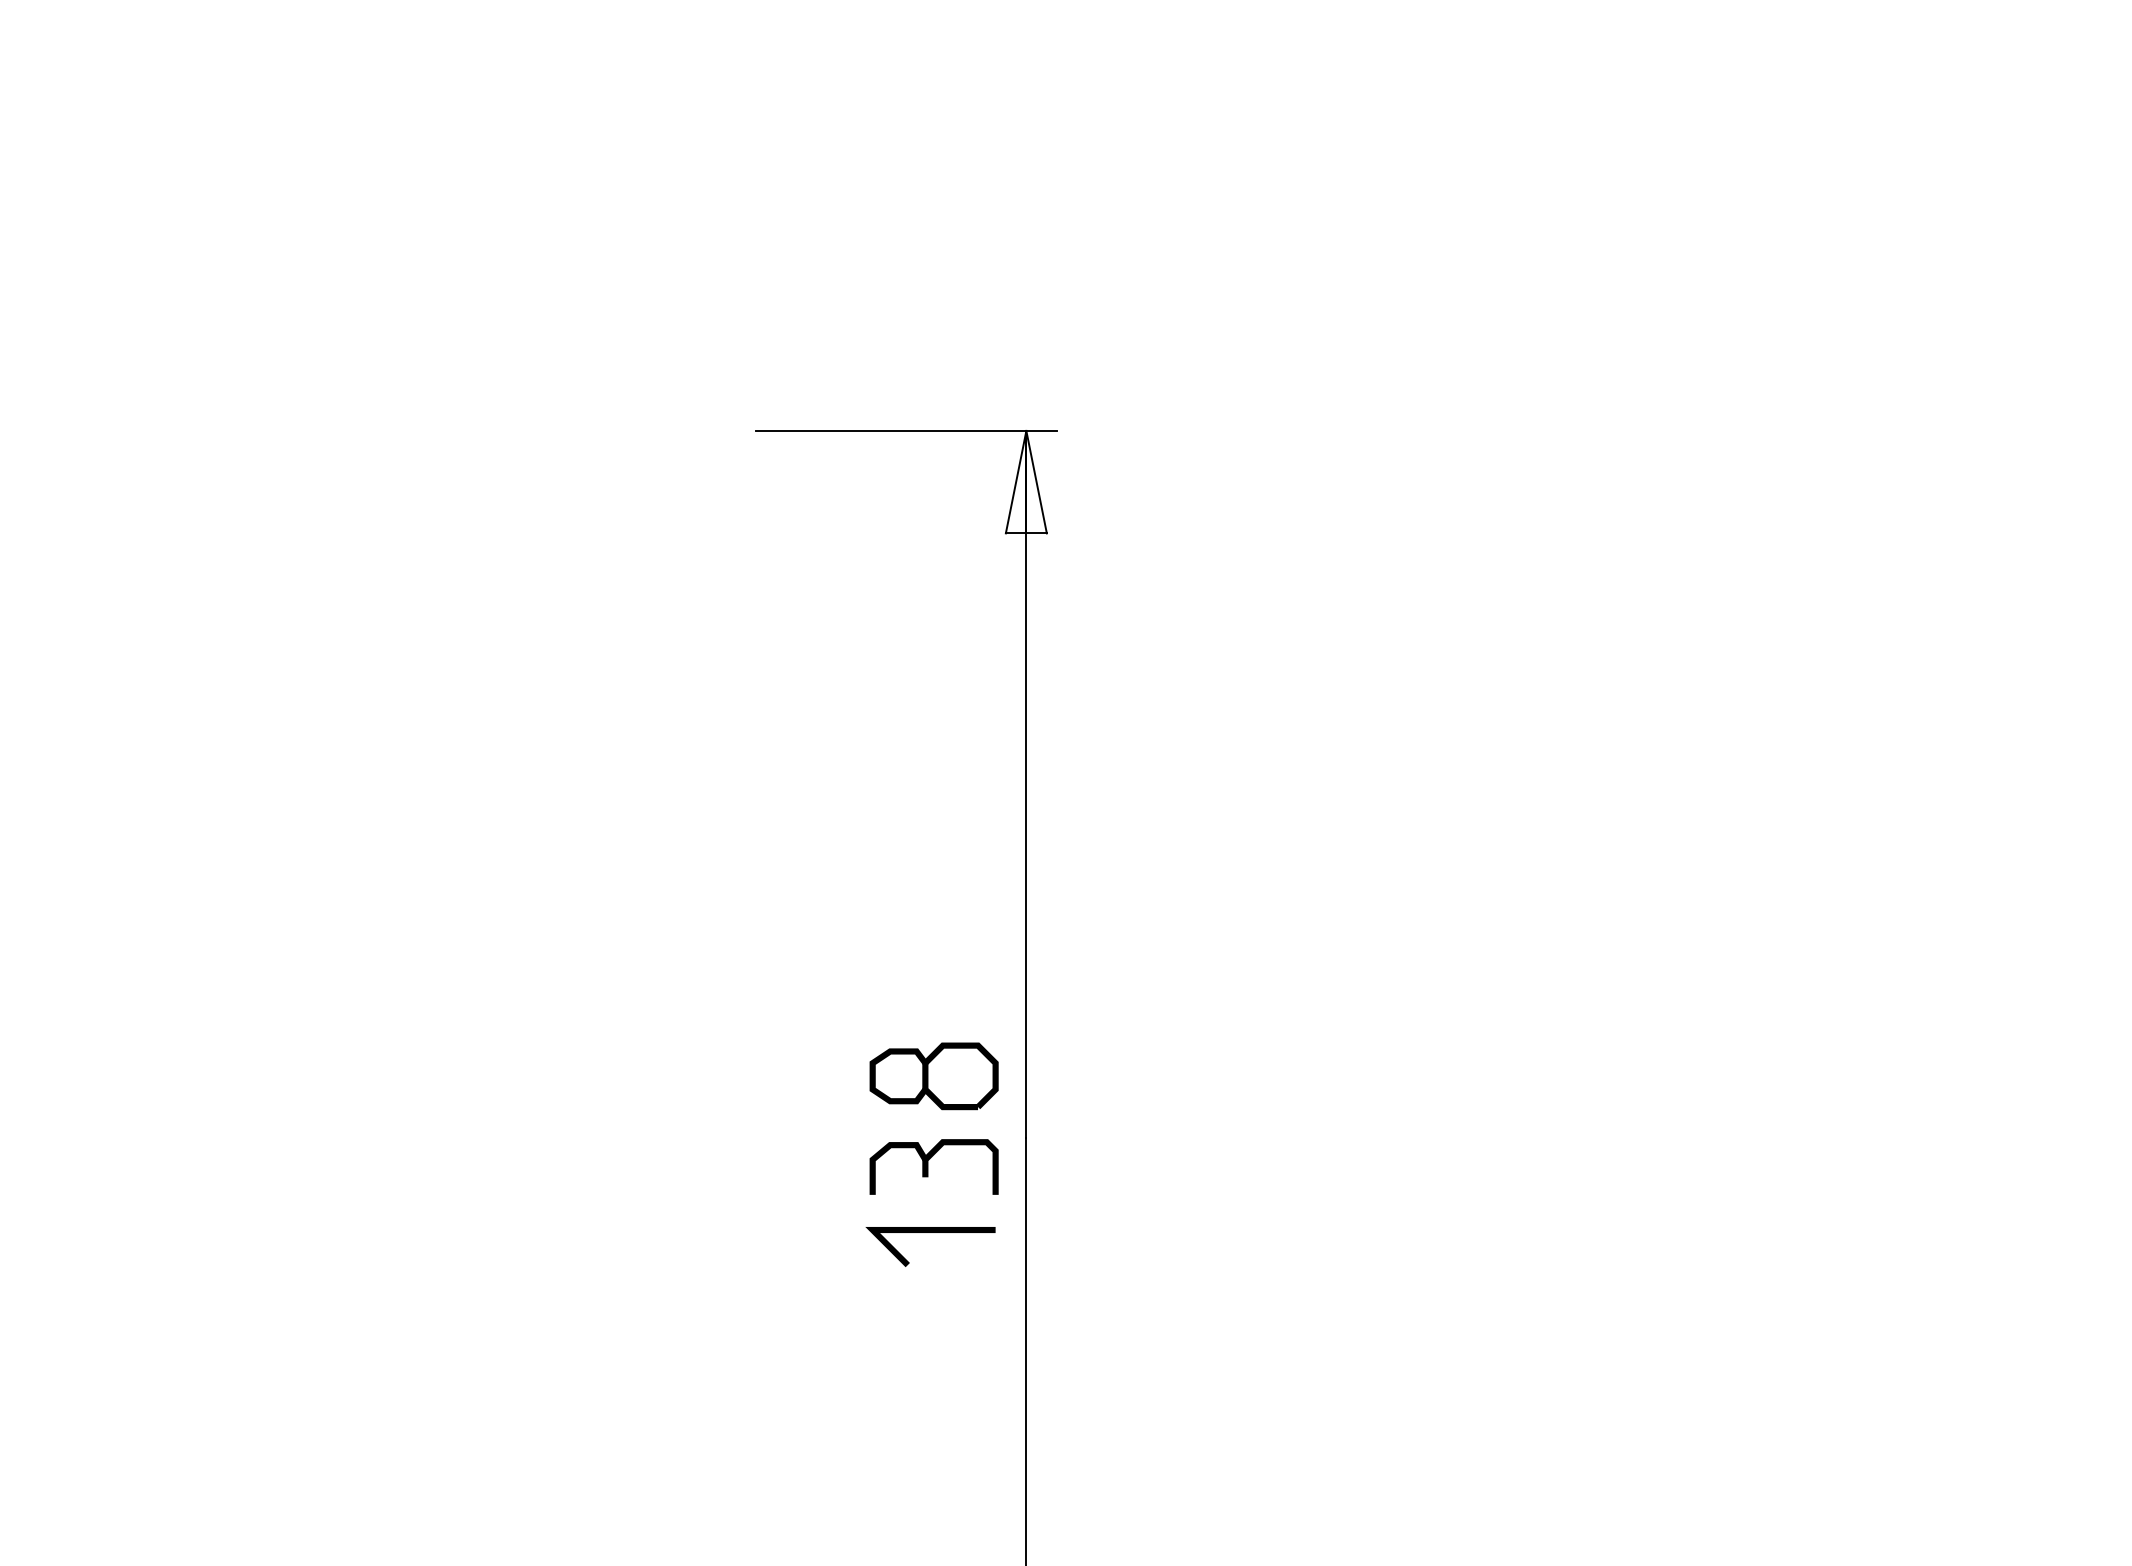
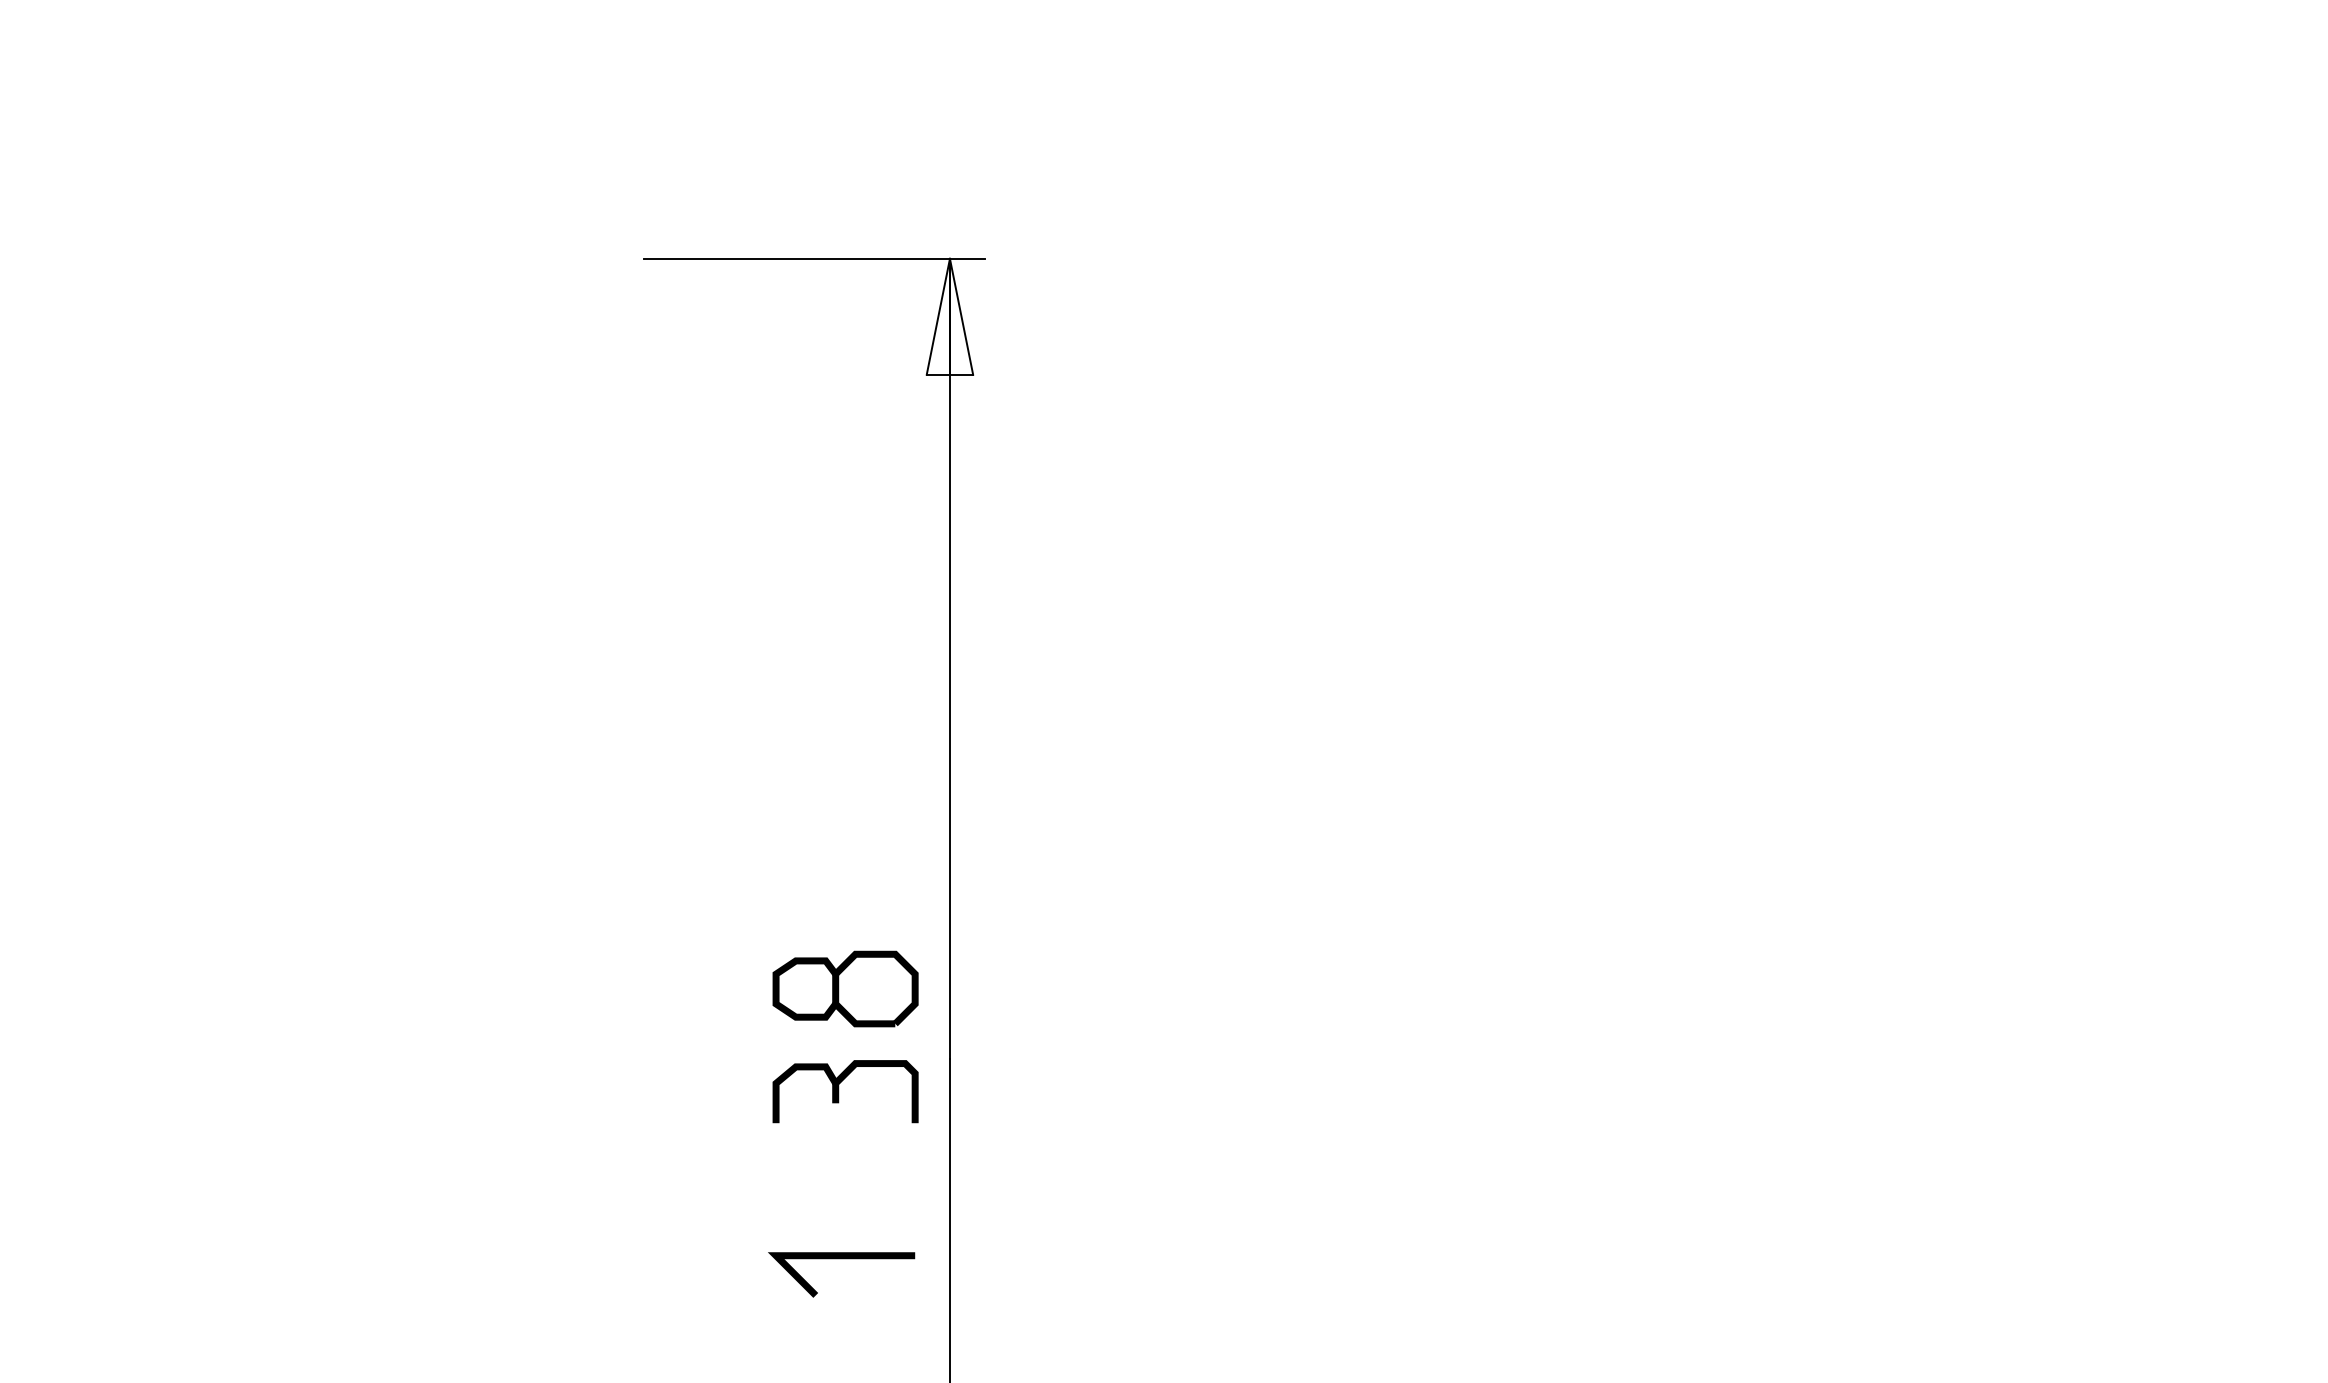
line: (930, 1232) -> (841, 1258), moved

